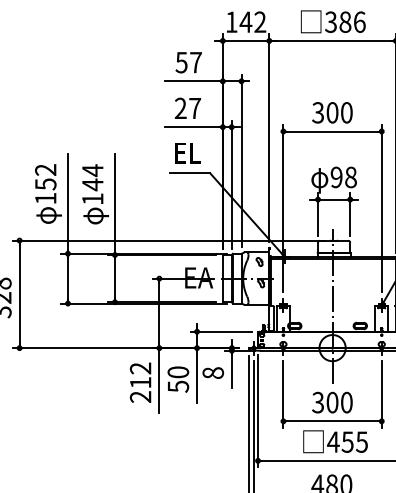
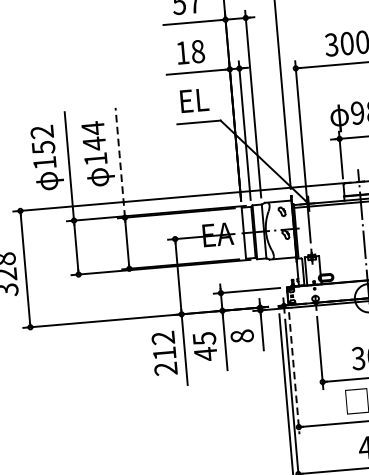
text: (187, 108) -> (189, 52), 27 -> 18
line: (115, 204) -> (120, 162), solid -> dashed
text: (178, 379) -> (205, 346), 50 -> 45
line: (258, 411) -> (294, 373), solid -> dashed

